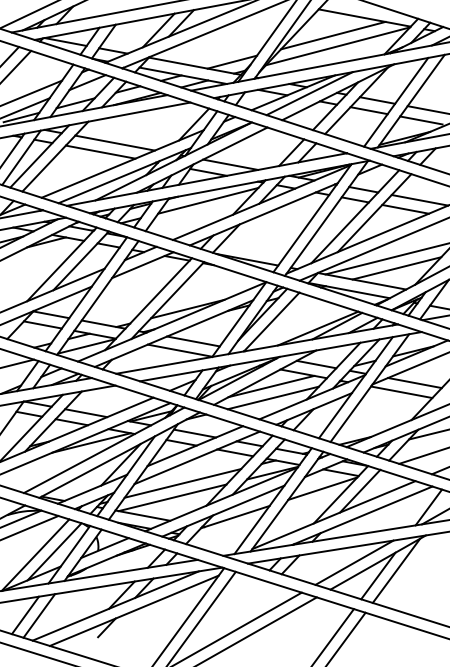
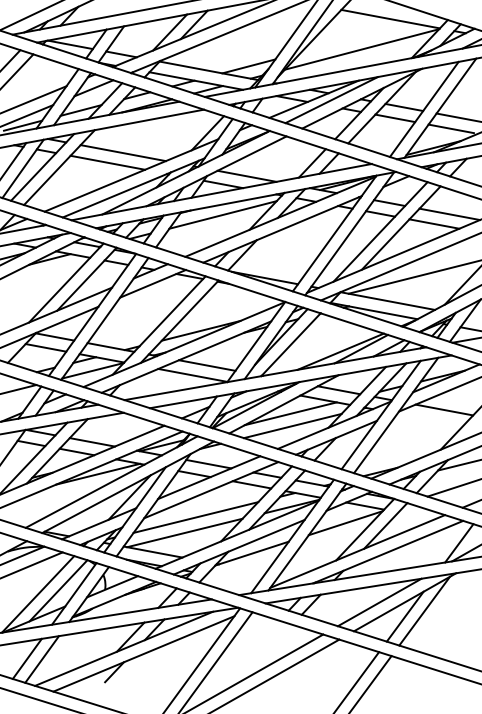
line: (332, 35) -> (356, 37), removed
line: (396, 268) -> (424, 287), removed
line: (401, 391) -> (430, 419), removed

